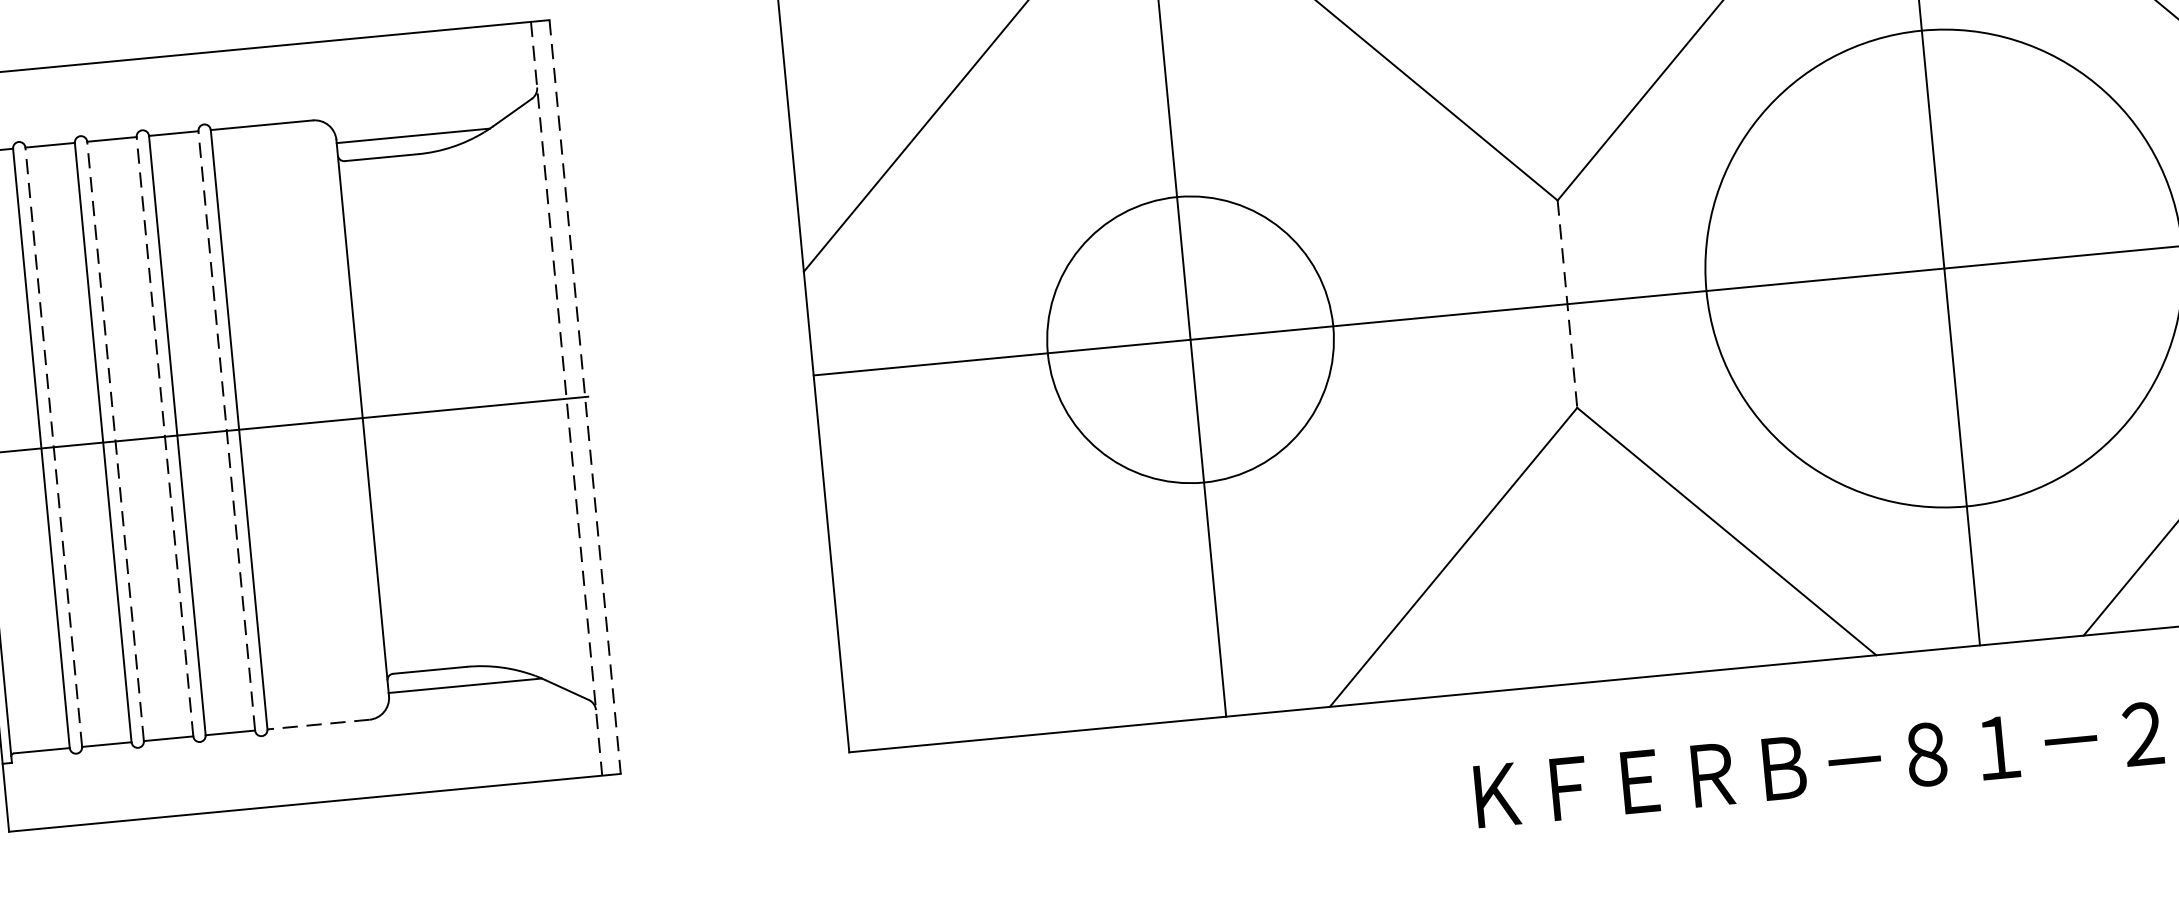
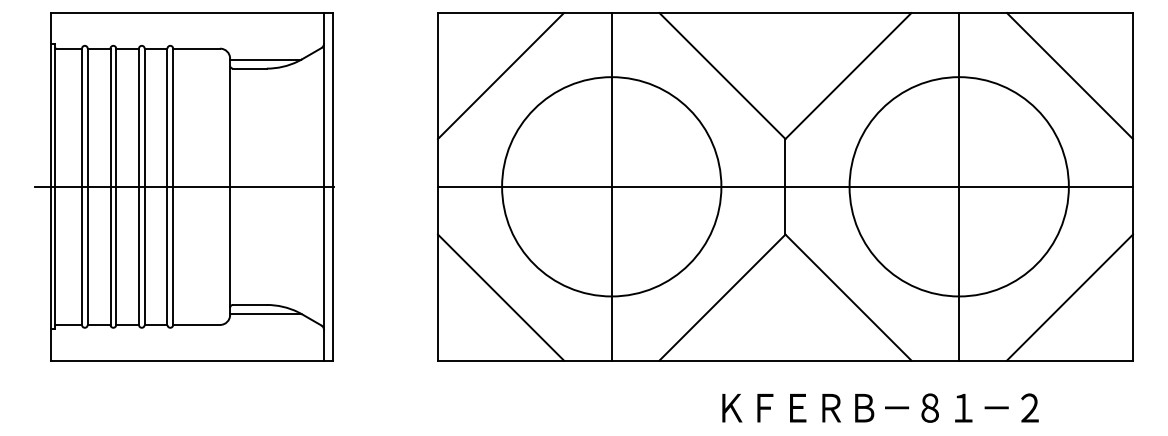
line: (1567, 303) -> (785, 186), dashed -> solid
circle: (1189, 339) -> (611, 186), size x1.67
line: (584, 396) -> (332, 186), dashed -> solid
line: (567, 398) -> (324, 186), dashed -> solid
line: (226, 430) -> (167, 186), dashed -> solid
line: (163, 436) -> (138, 186), dashed -> solid
line: (116, 440) -> (116, 186), dashed -> solid
line: (53, 446) -> (87, 186), dashed -> solid
line: (971, 602) -> (500, 297), added
line: (317, 723) -> (196, 324), dashed -> solid

